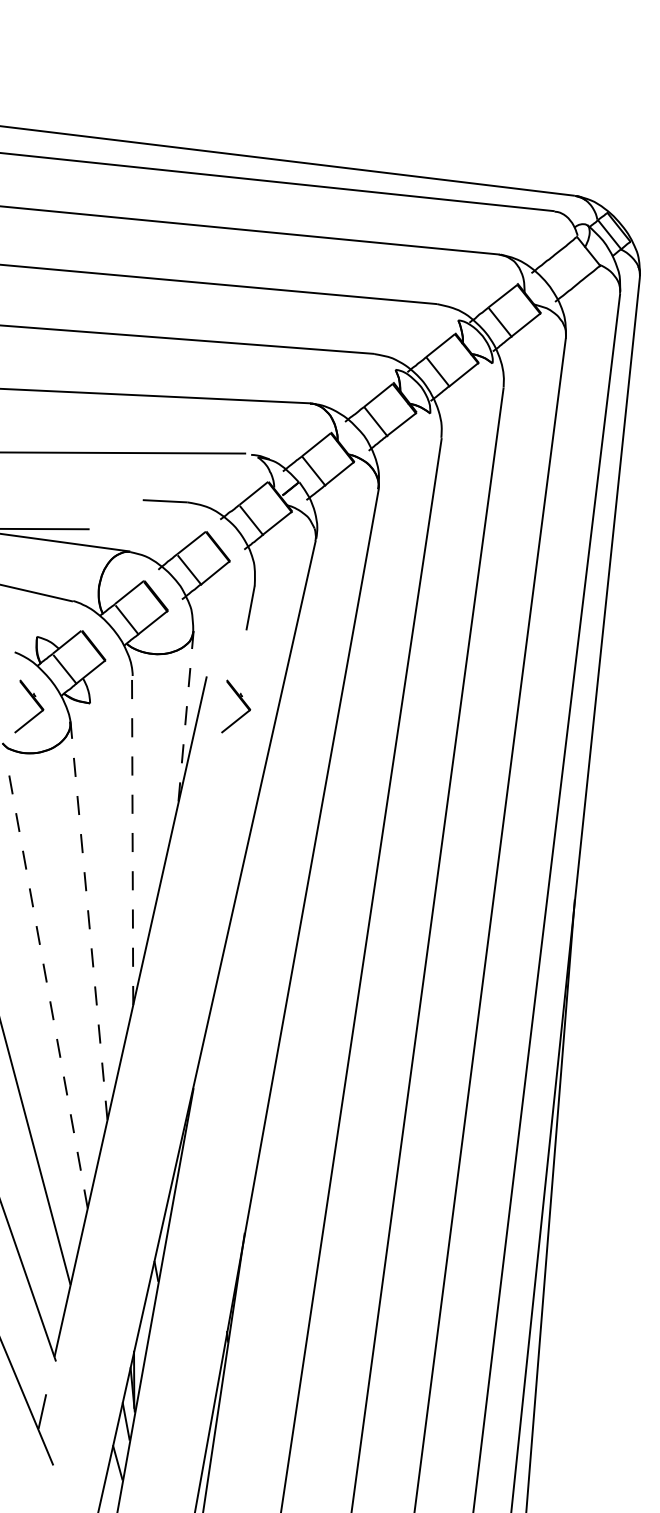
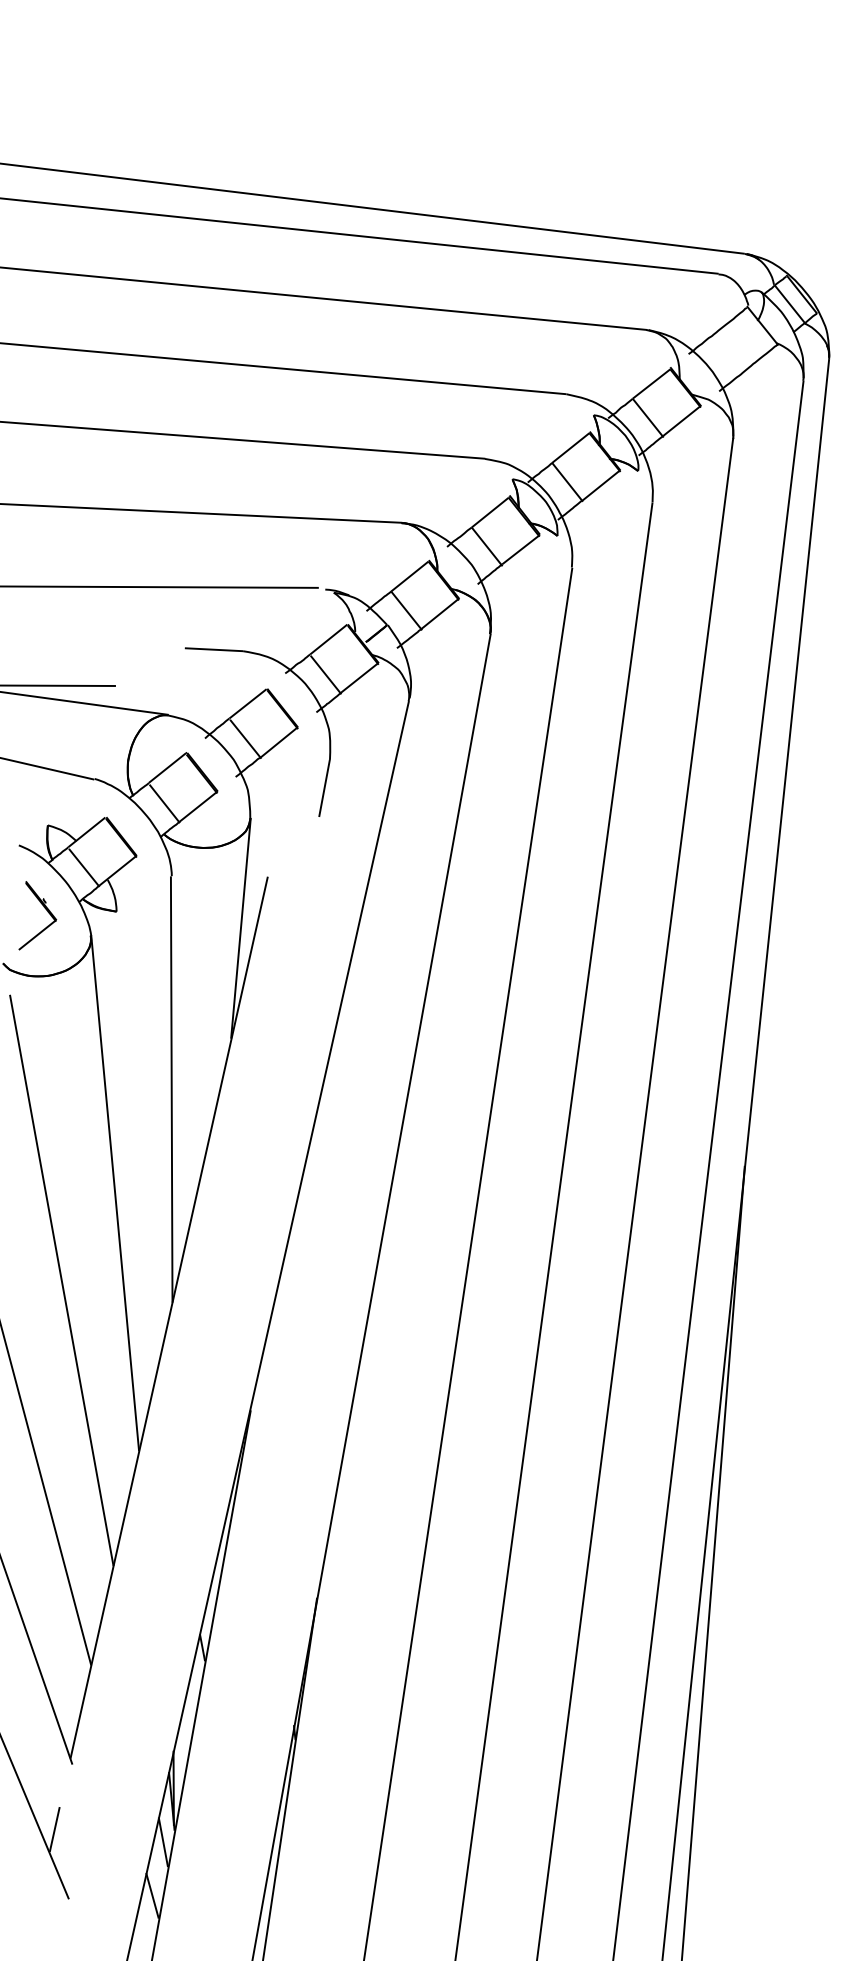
part: (241, 700) -> (312, 908), removed
line: (185, 716) -> (240, 928), dashed -> solid
line: (132, 840) -> (171, 1089), dashed -> solid
line: (89, 920) -> (115, 1192), dashed -> solid
line: (47, 987) -> (61, 1279), dashed -> solid

